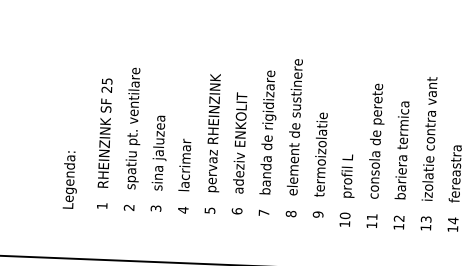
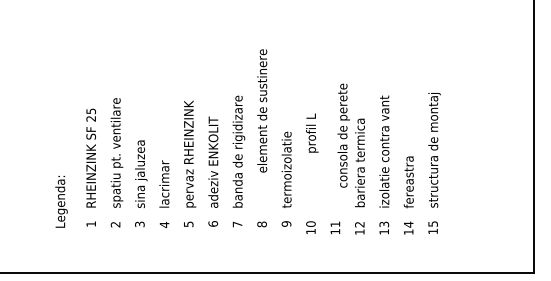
text: (295, 126) -> (262, 110), moved
text: (376, 141) -> (343, 135), moved
text: (348, 175) -> (312, 132), moved

